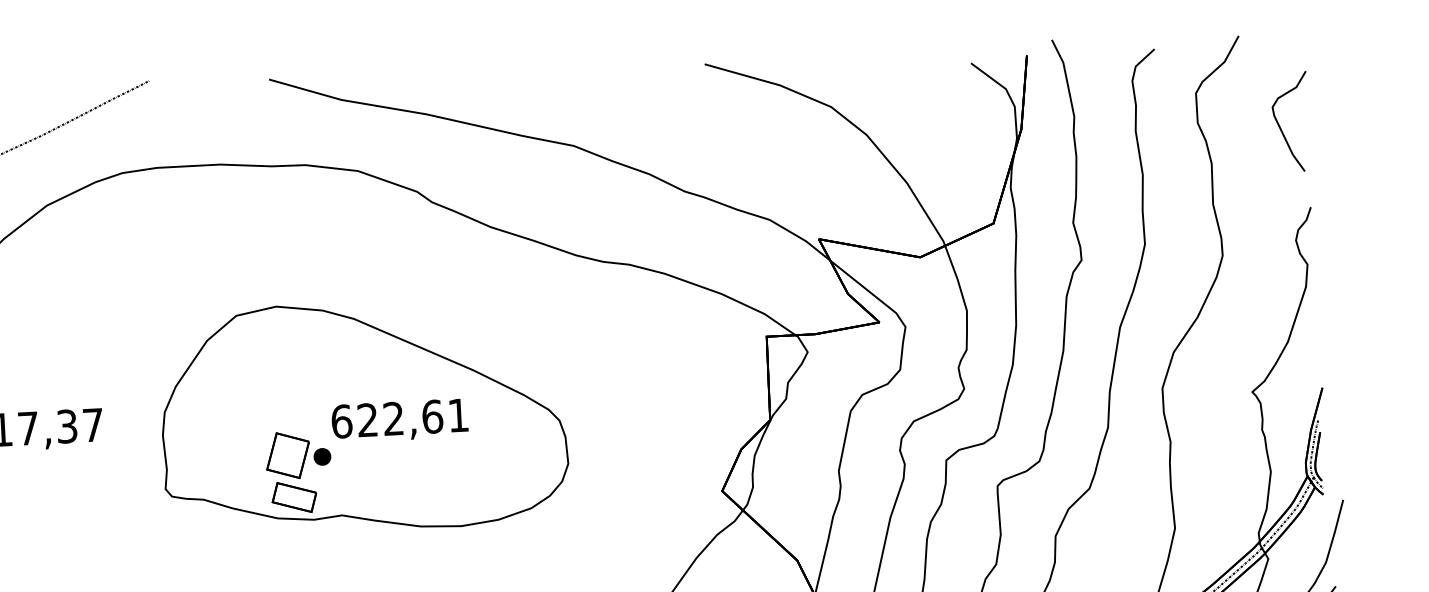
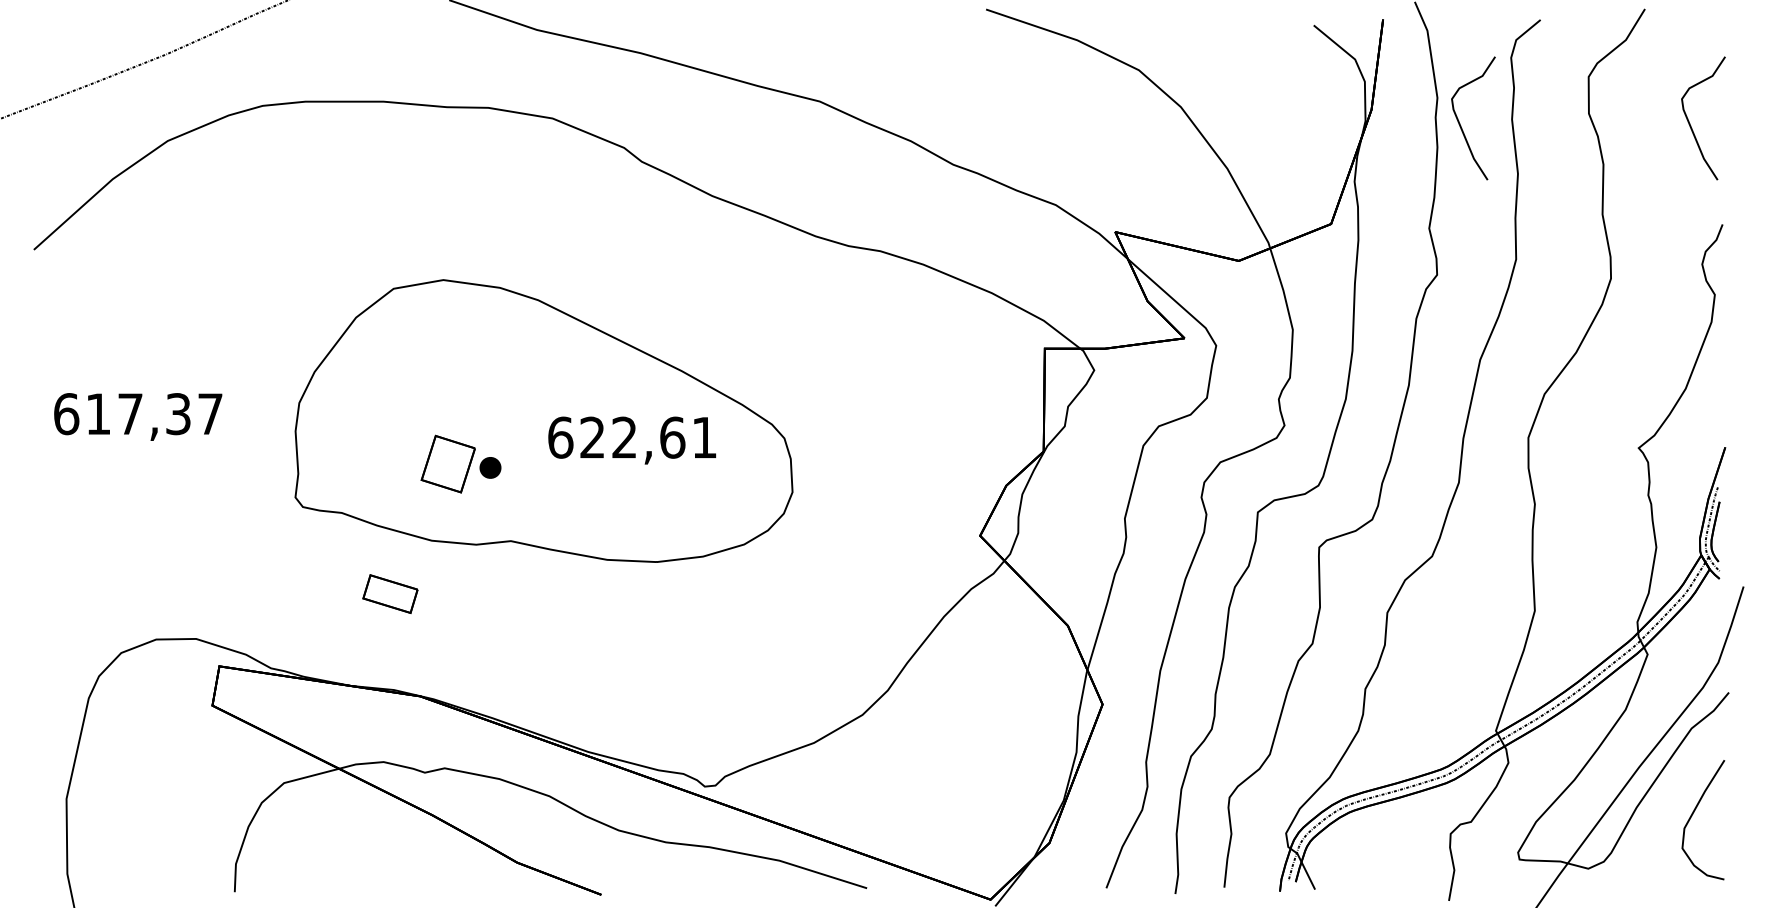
curve: (1094, 138) -> (1461, 125), added
text: (400, 420) -> (632, 440), moved
part: (294, 497) -> (390, 593), moved

